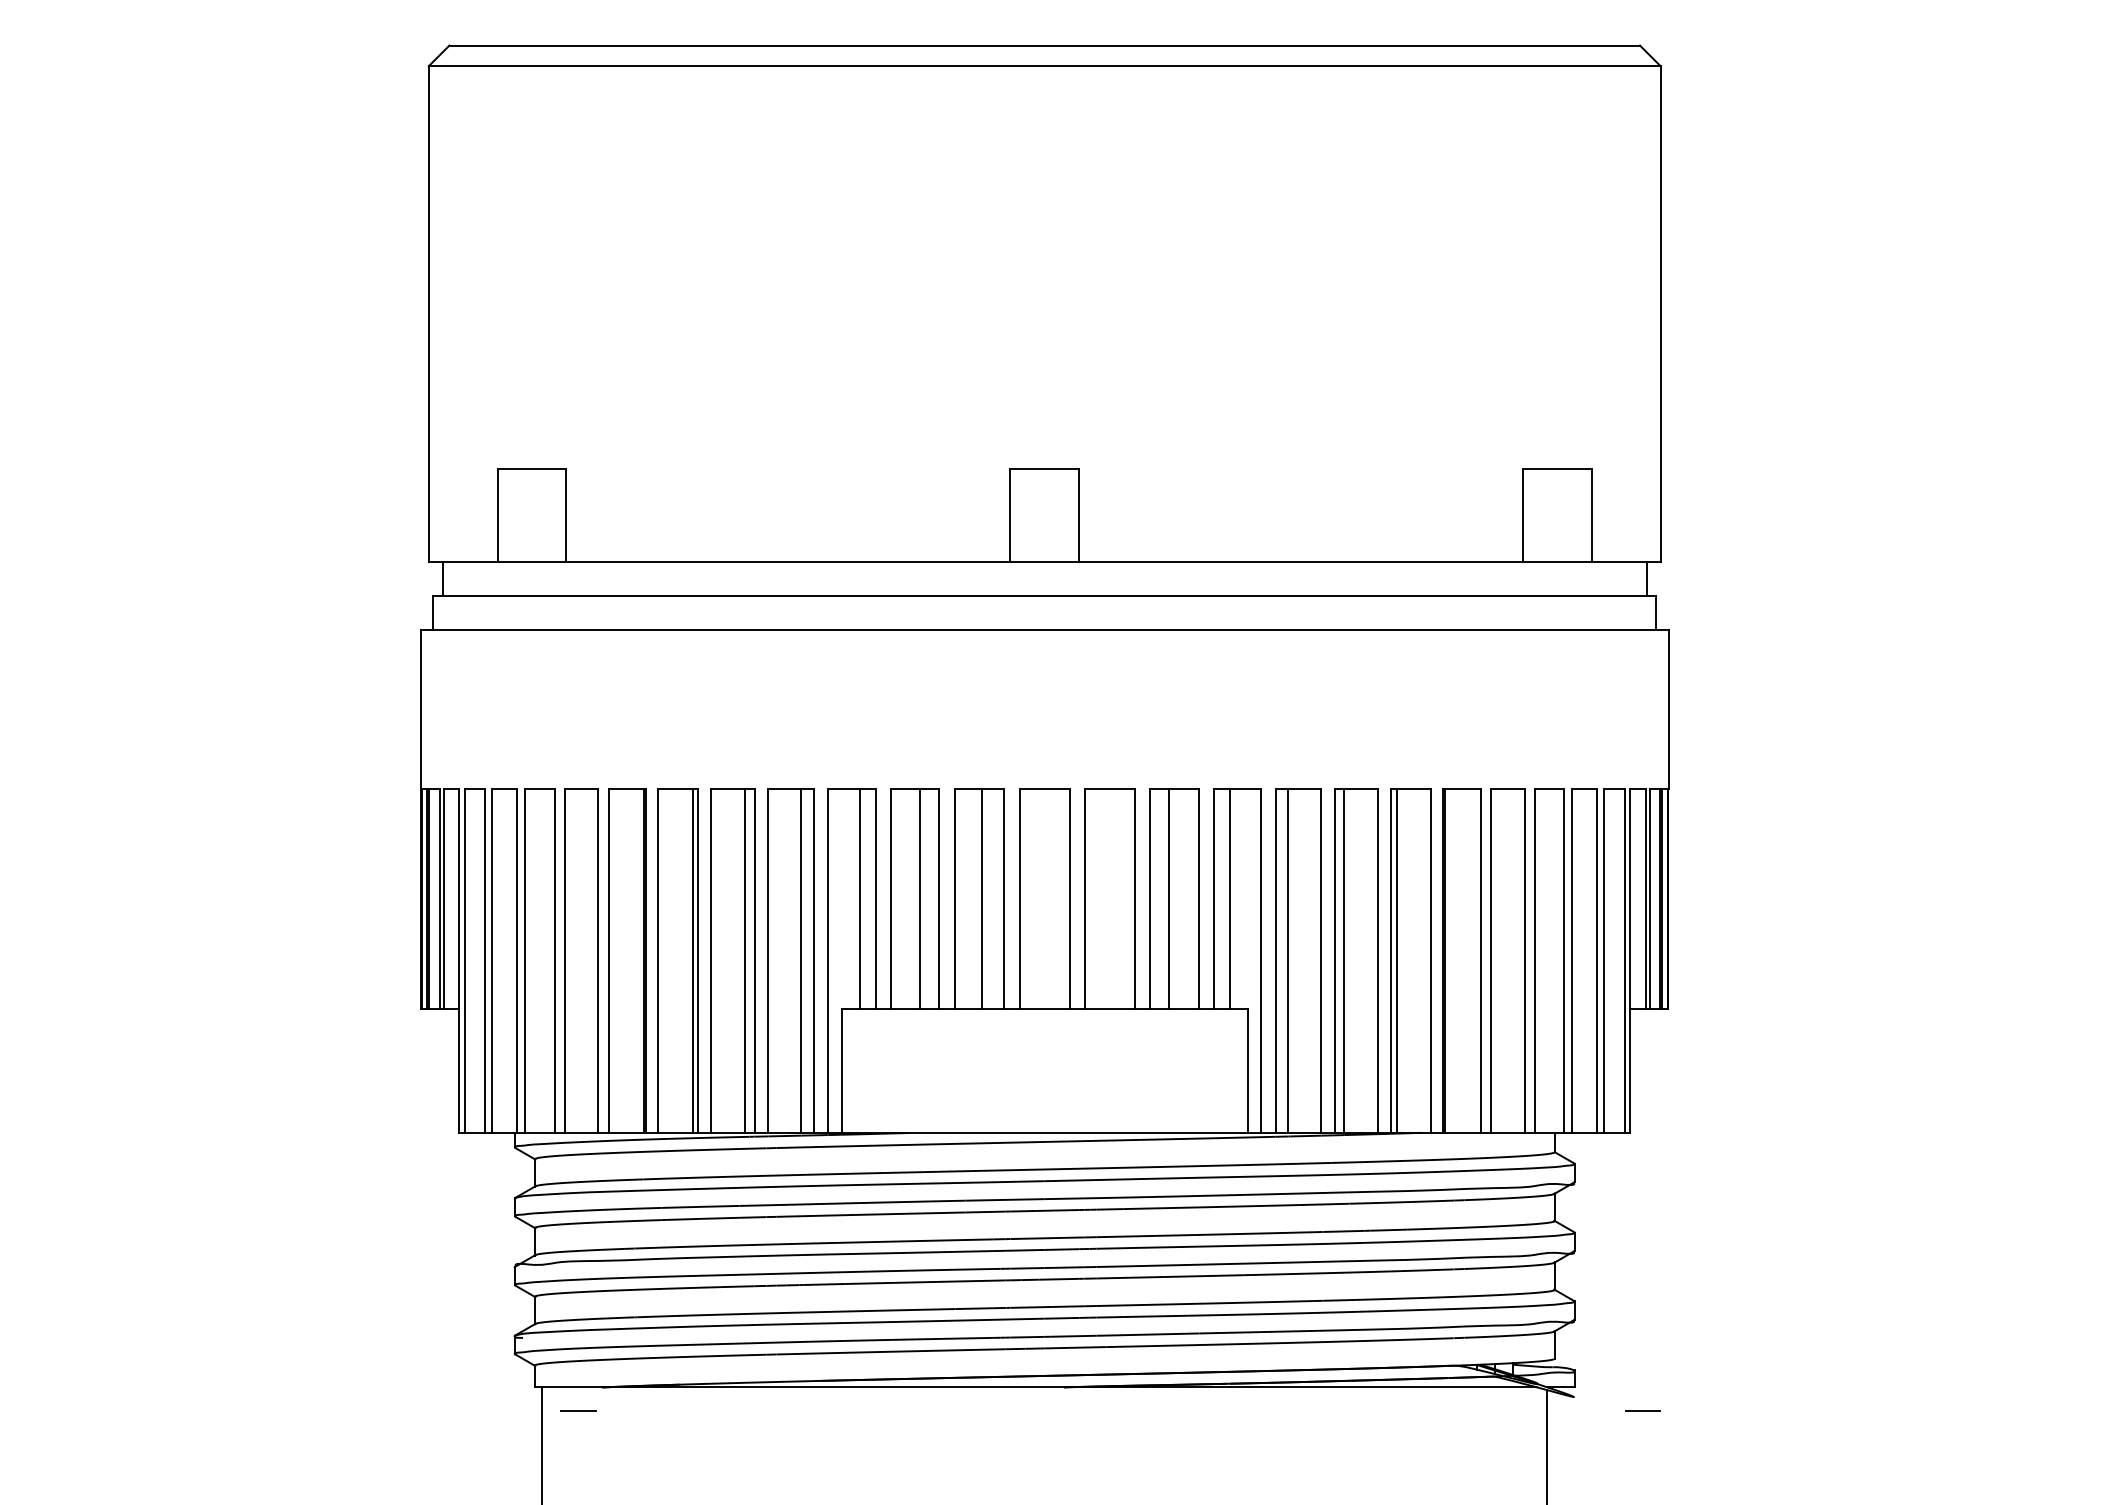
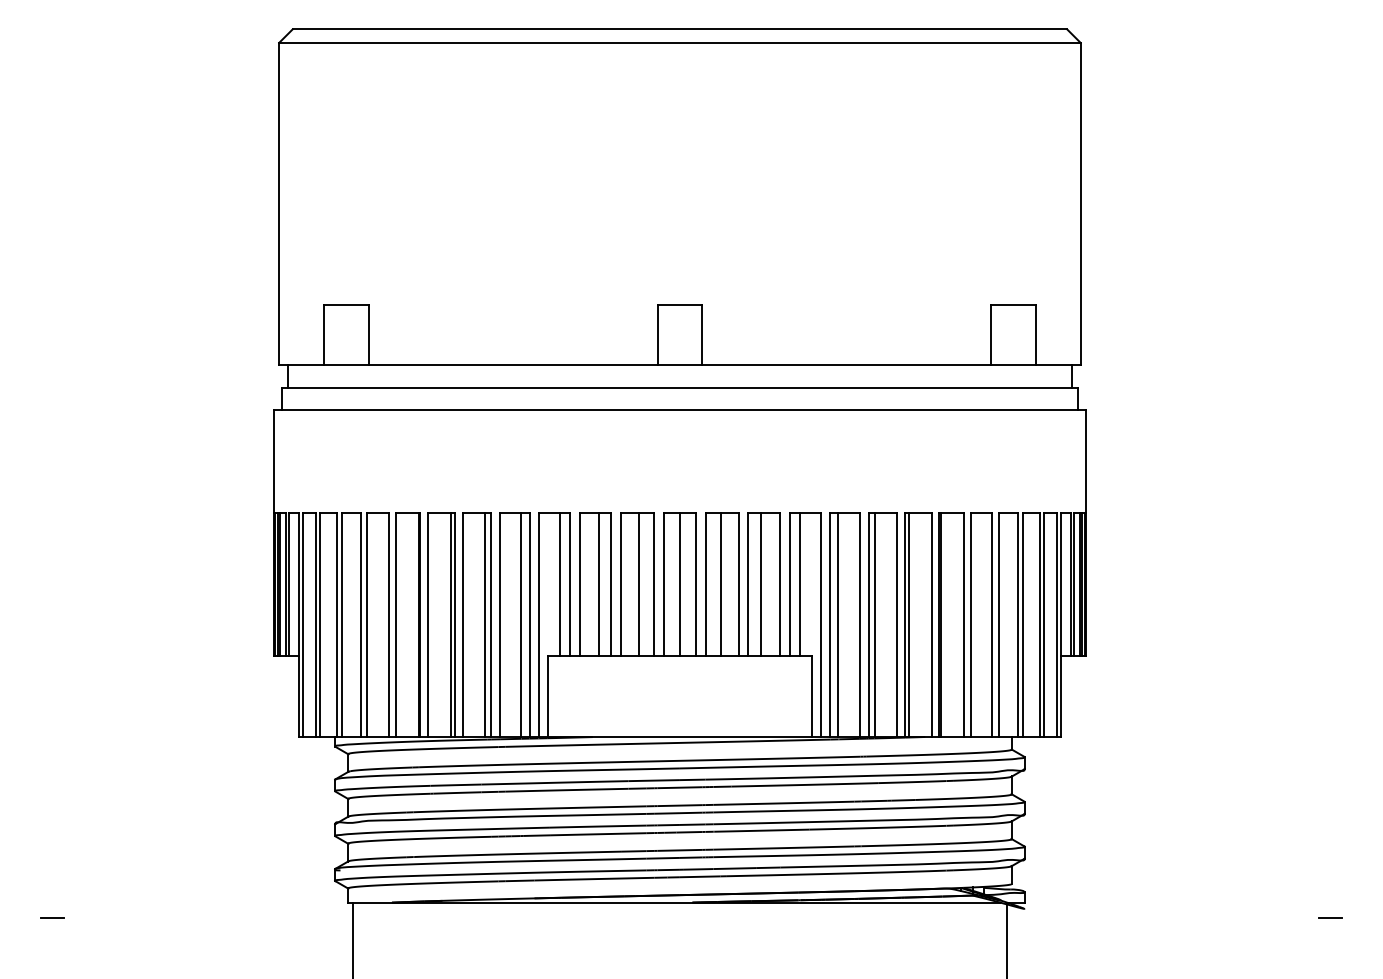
line: (1044, 898) -> (679, 584), added
line: (1107, 898) -> (720, 584), added
line: (578, 1410) -> (52, 917), moved
line: (1643, 1410) -> (1330, 917), moved

